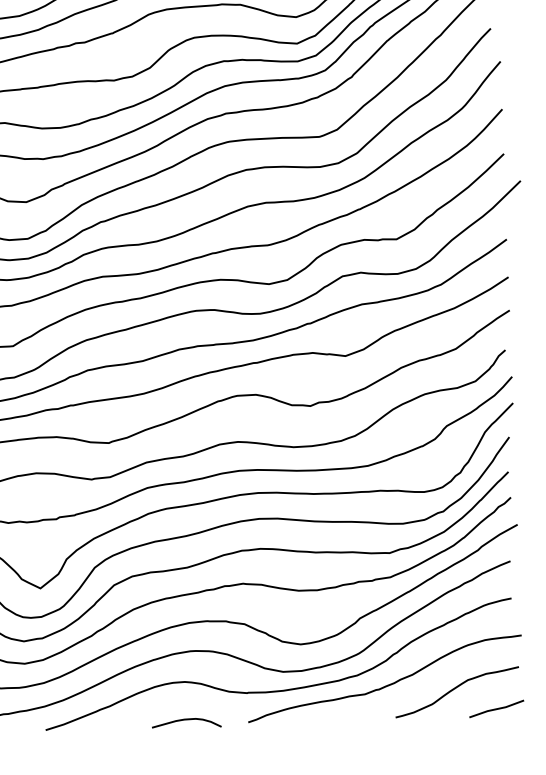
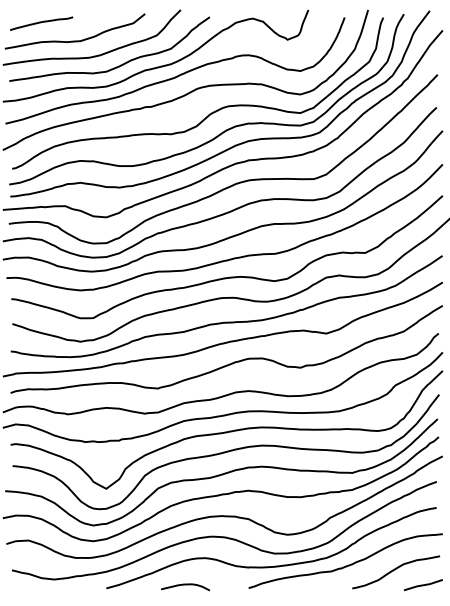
curve: (186, 720) -> (185, 585), moved

